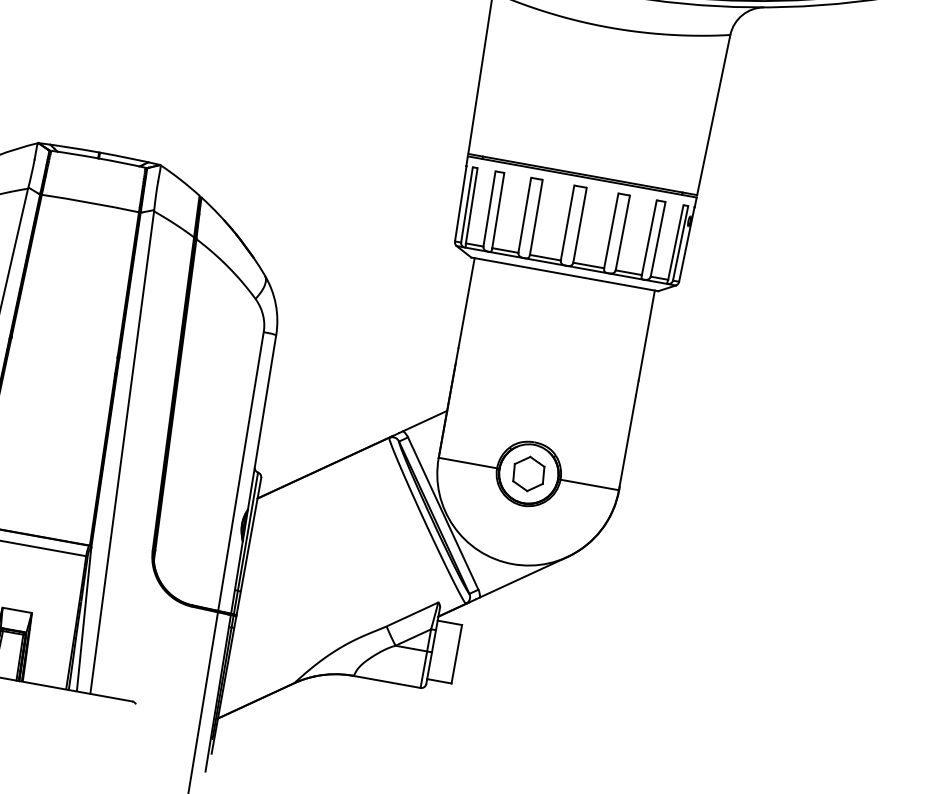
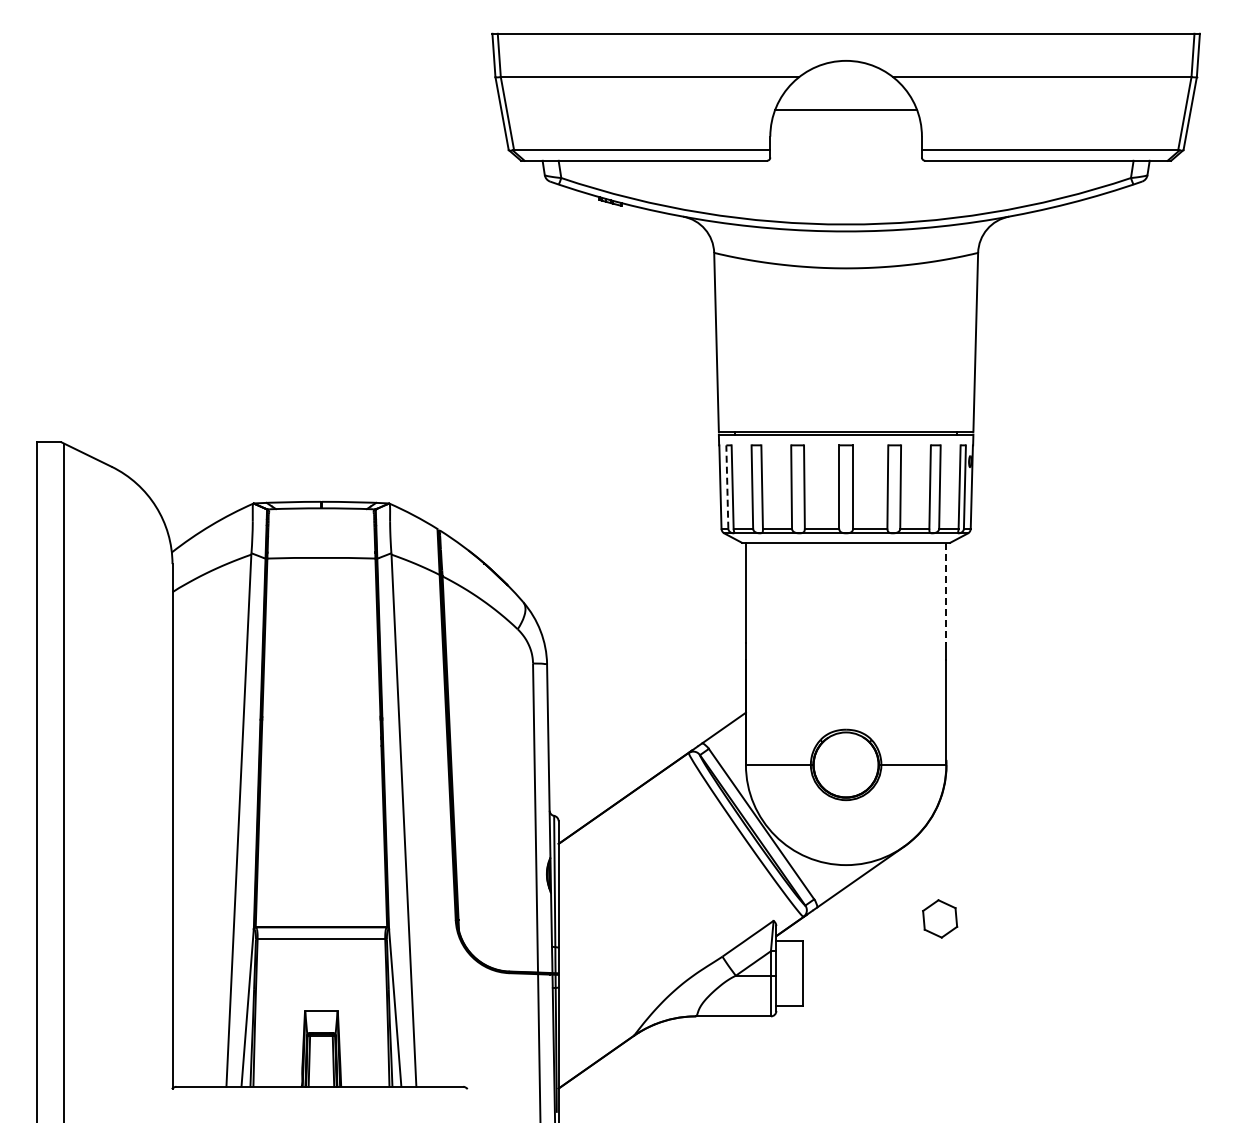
line: (467, 205) -> (727, 487), solid -> dashed
line: (646, 336) -> (946, 593), solid -> dashed
part: (529, 473) -> (940, 918), moved

